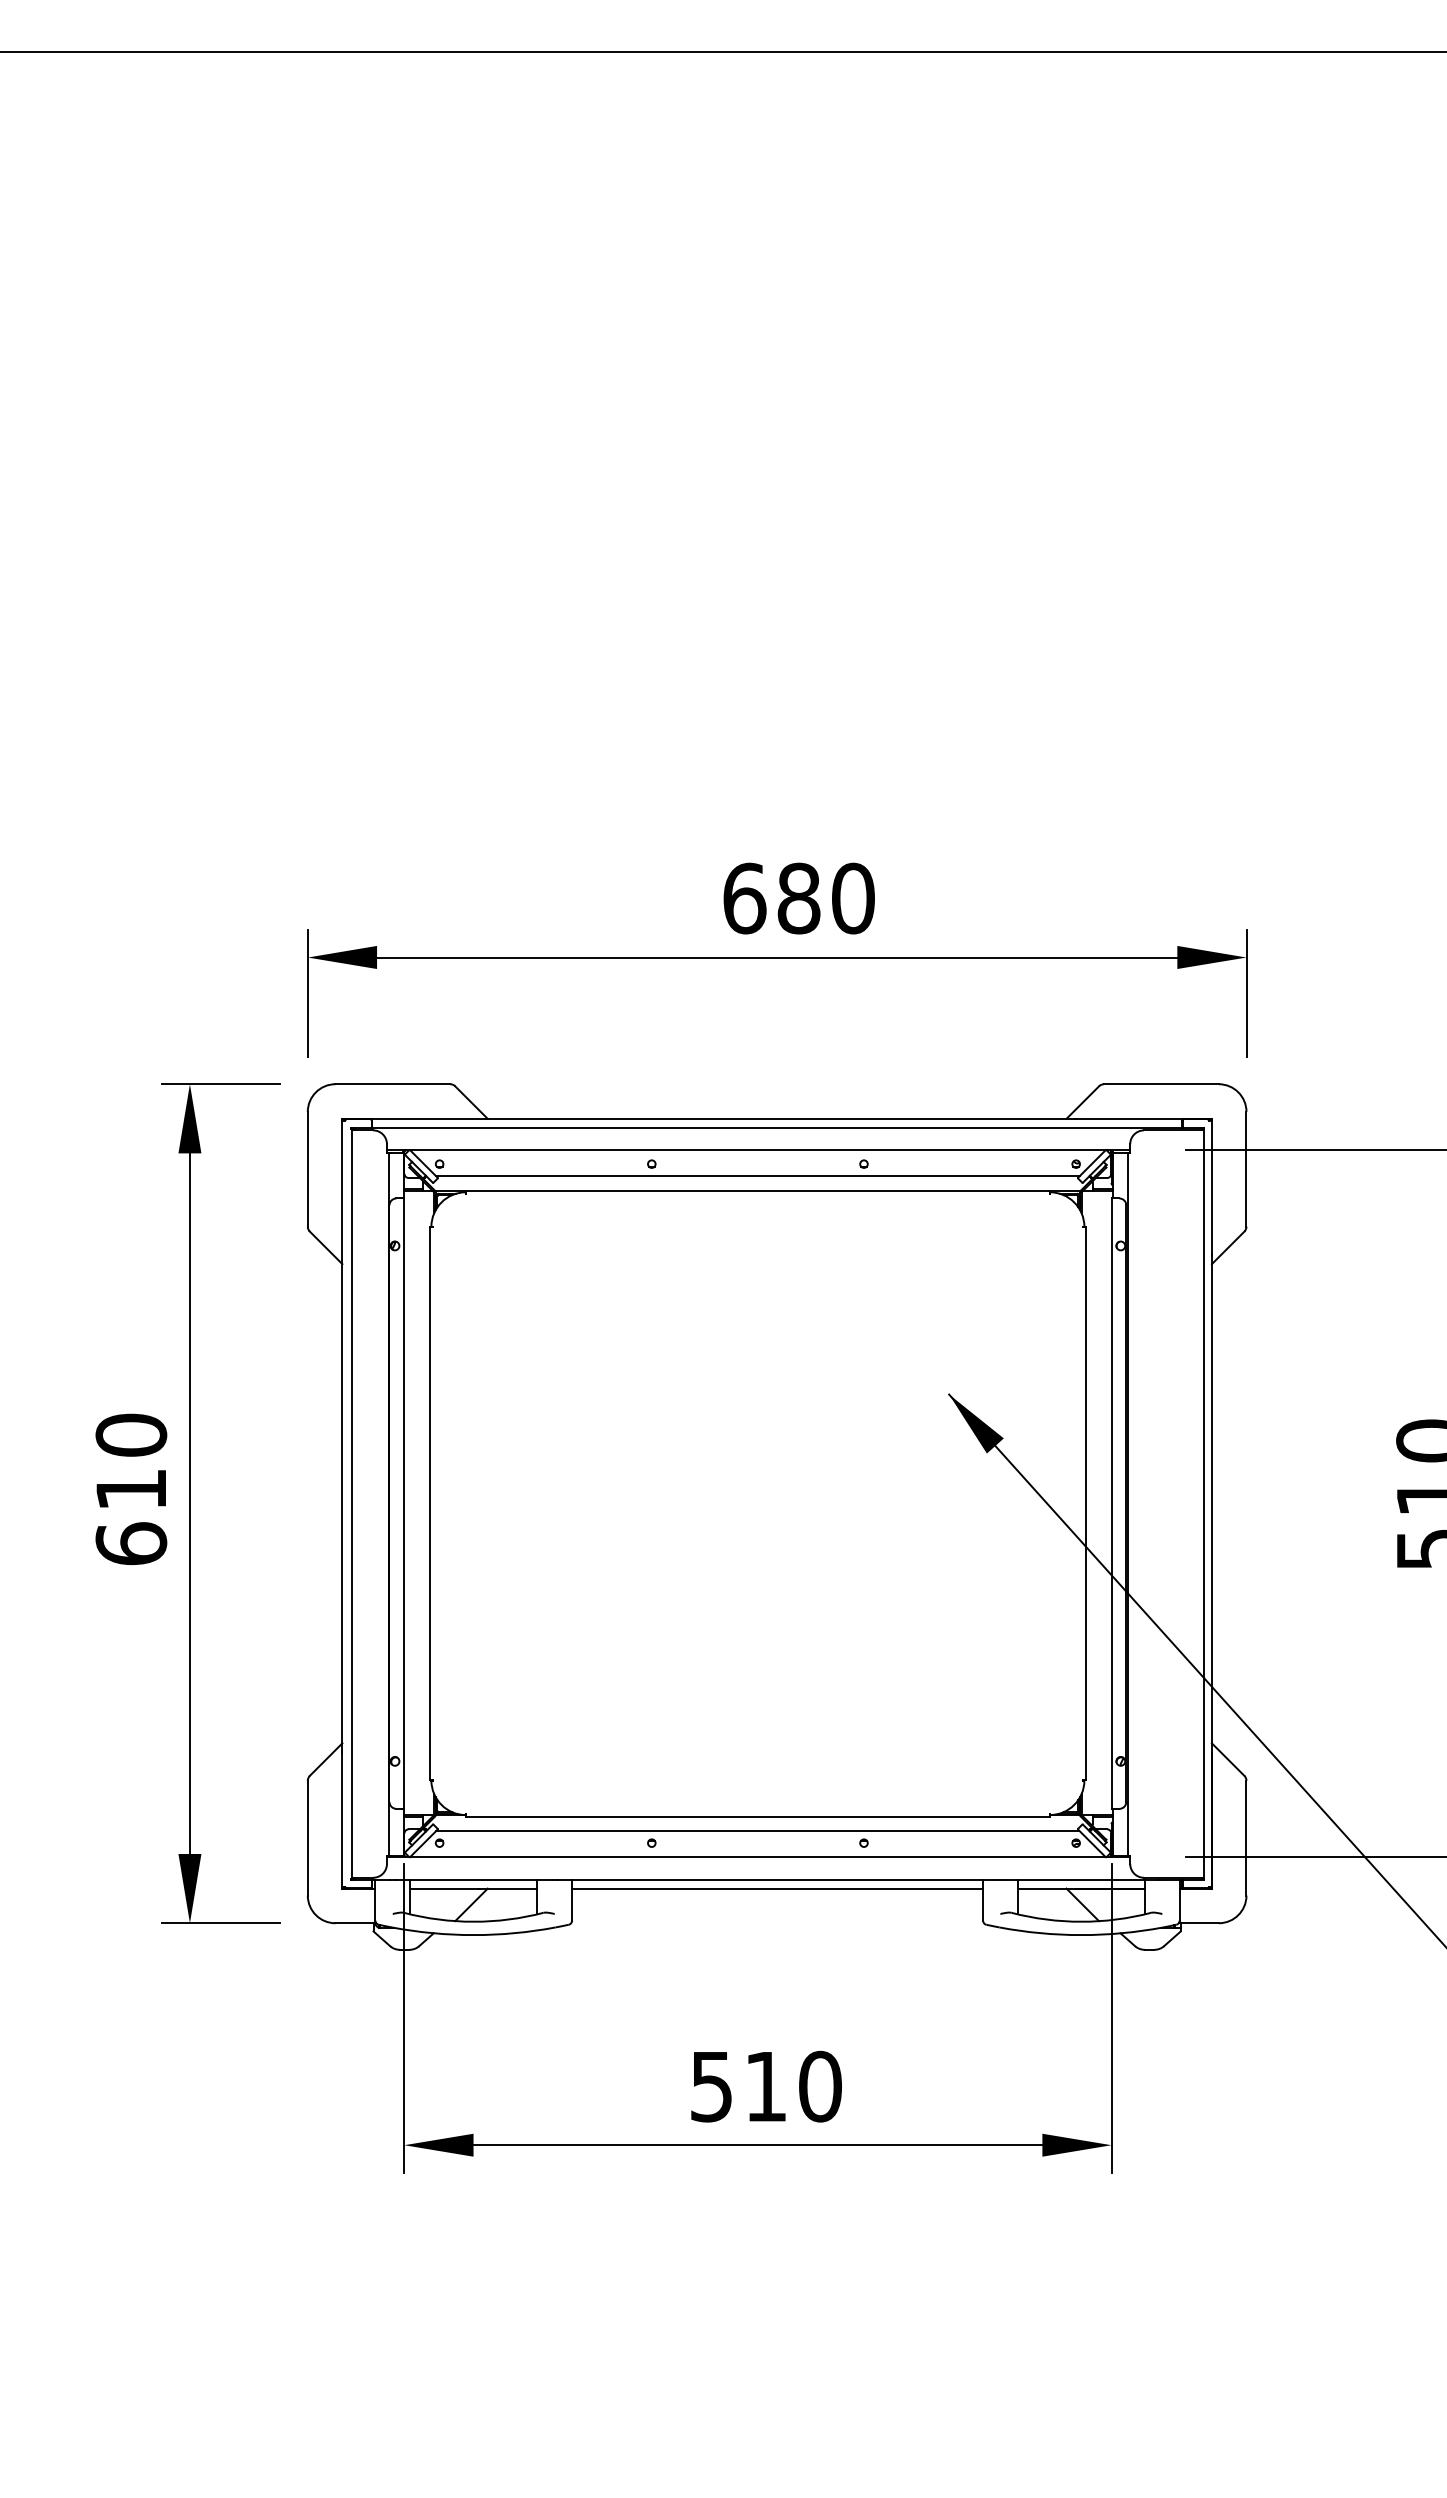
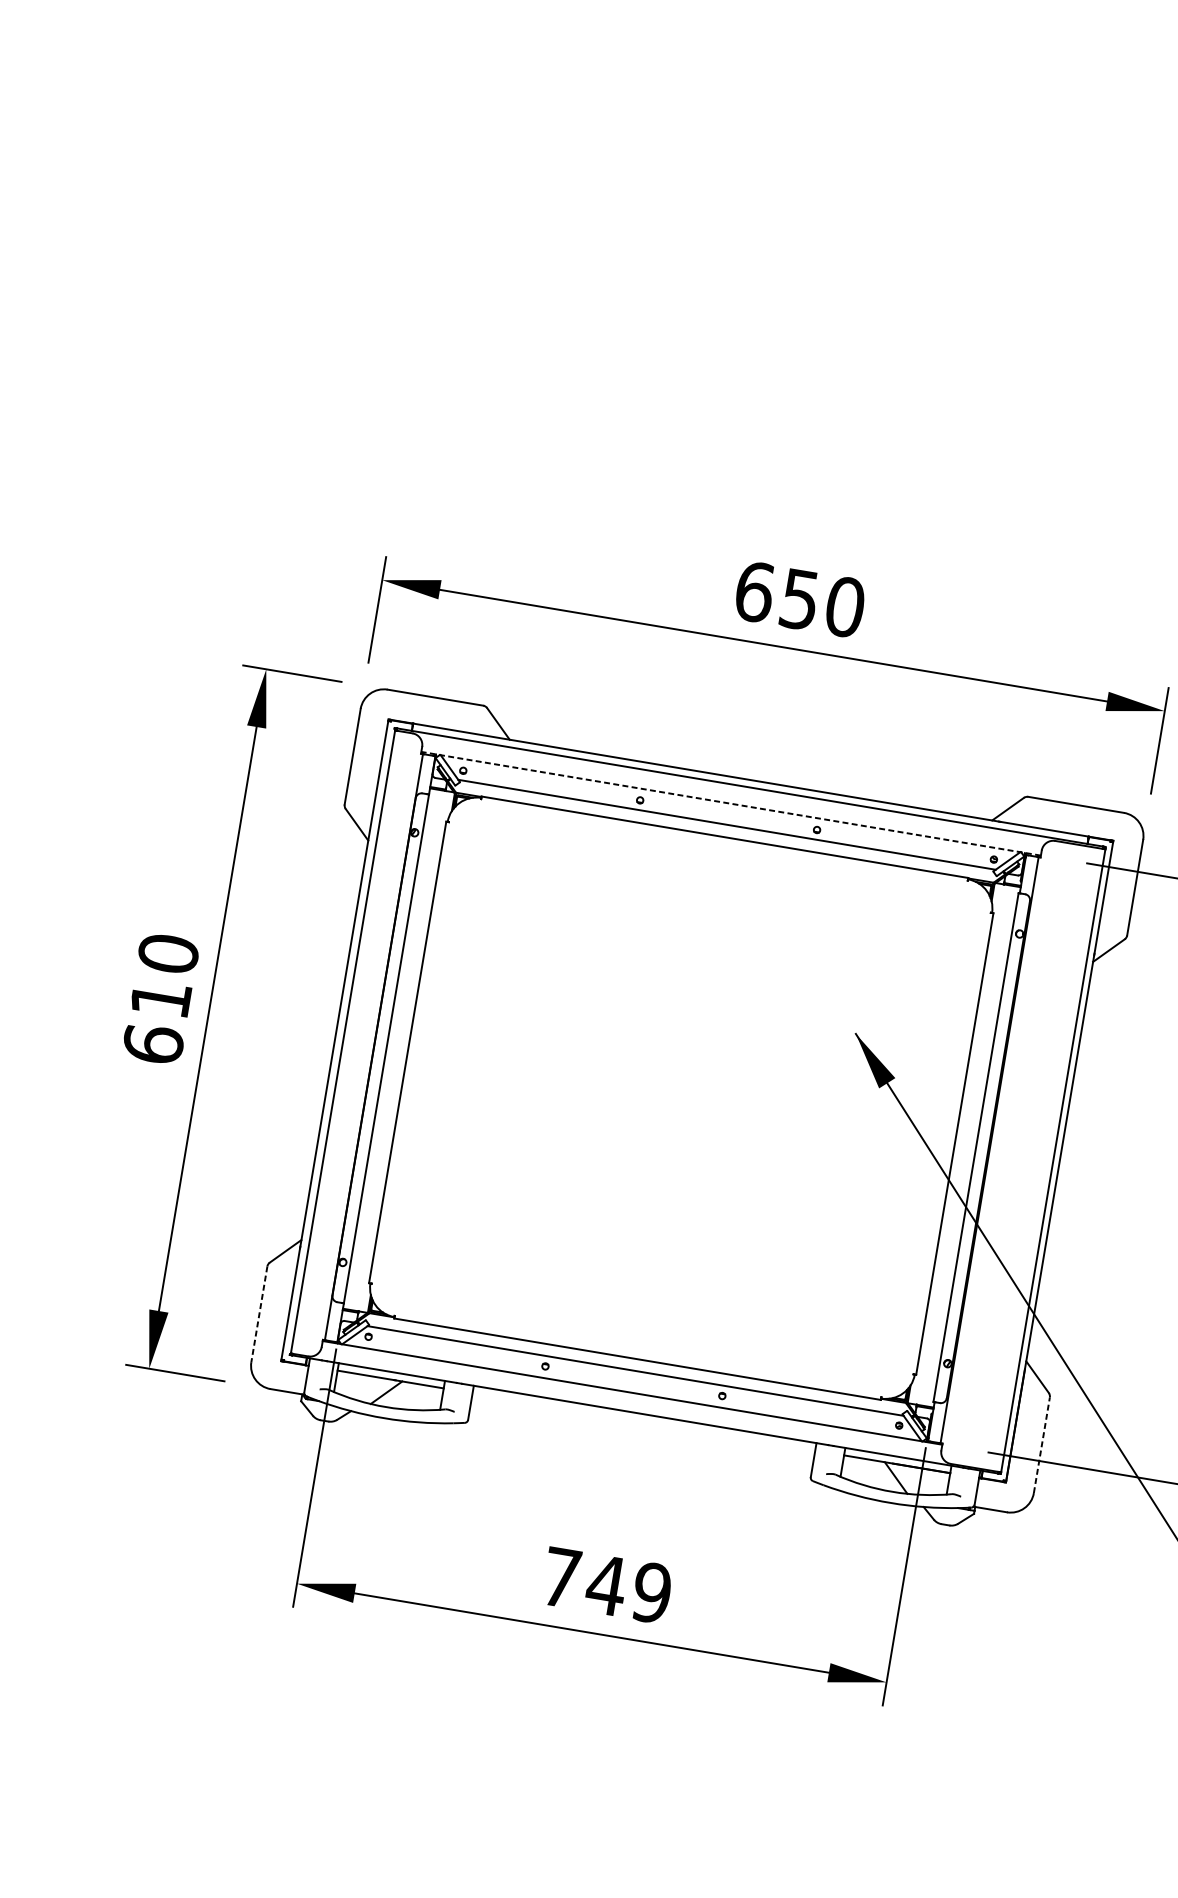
text: (798, 898) -> (799, 599), 680 -> 650
line: (758, 1150) -> (731, 803), solid -> dashed
line: (1246, 1837) -> (1041, 1444), solid -> dashed
line: (307, 1838) -> (259, 1314), solid -> dashed
line: (777, 1888) -> (643, 1421), removed
text: (766, 2086) -> (607, 1585), 510 -> 749

